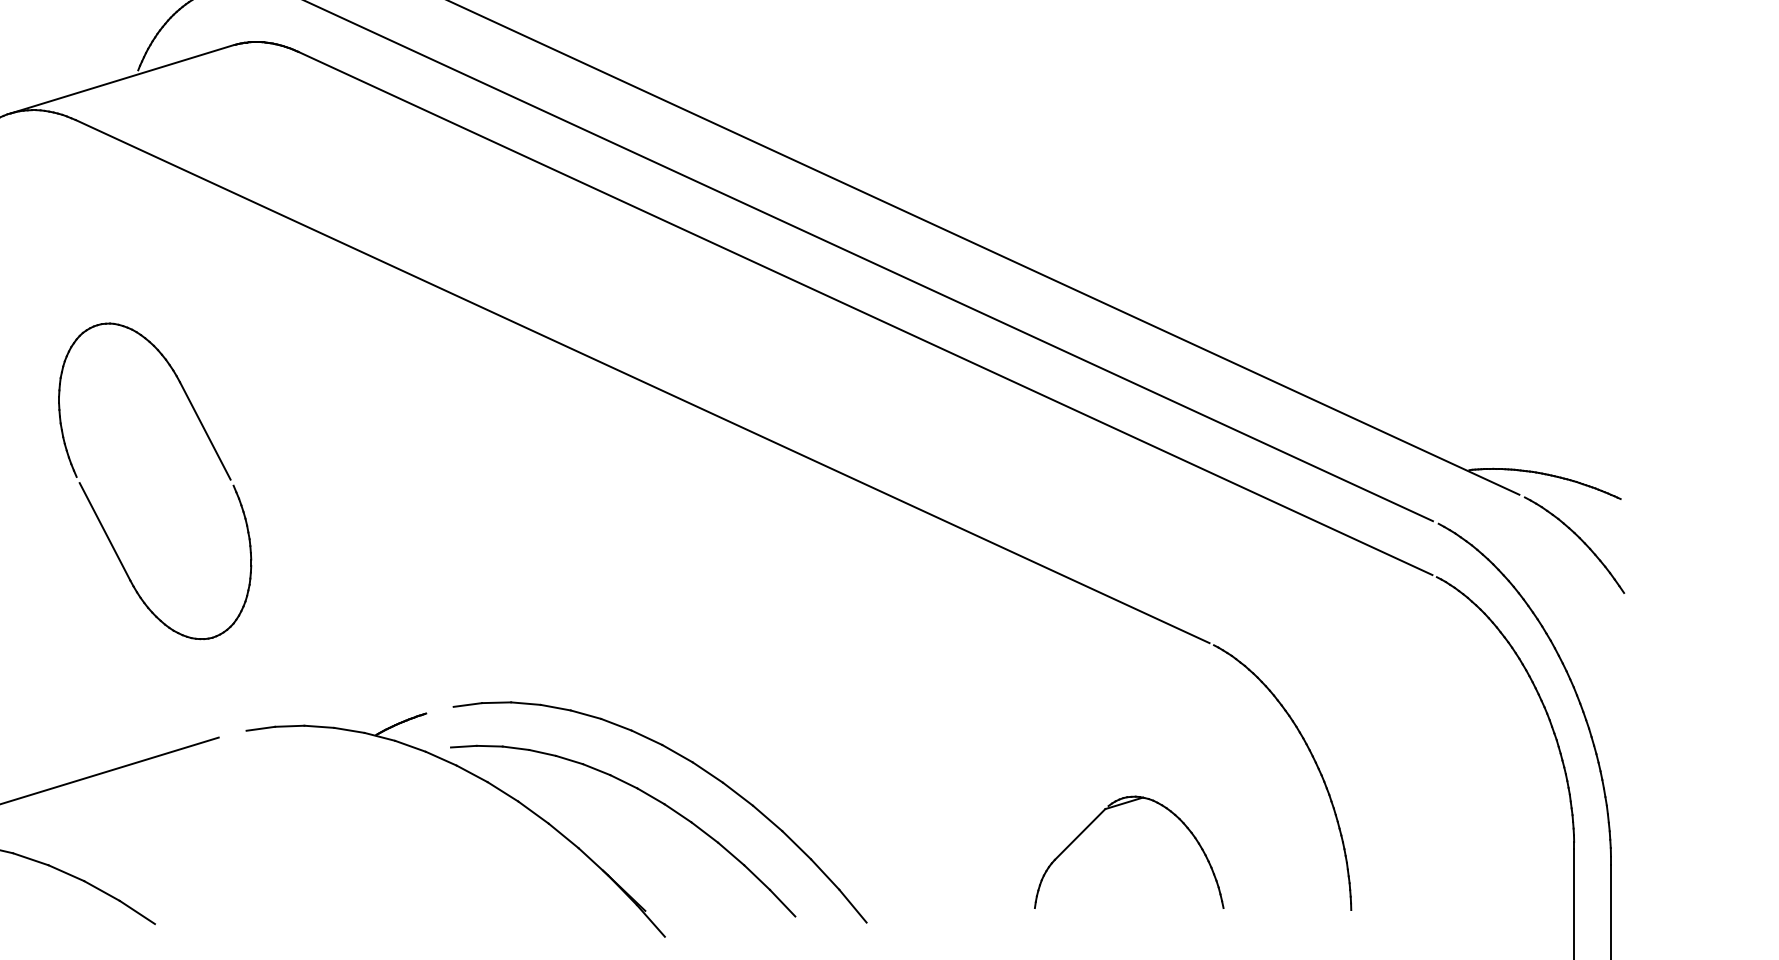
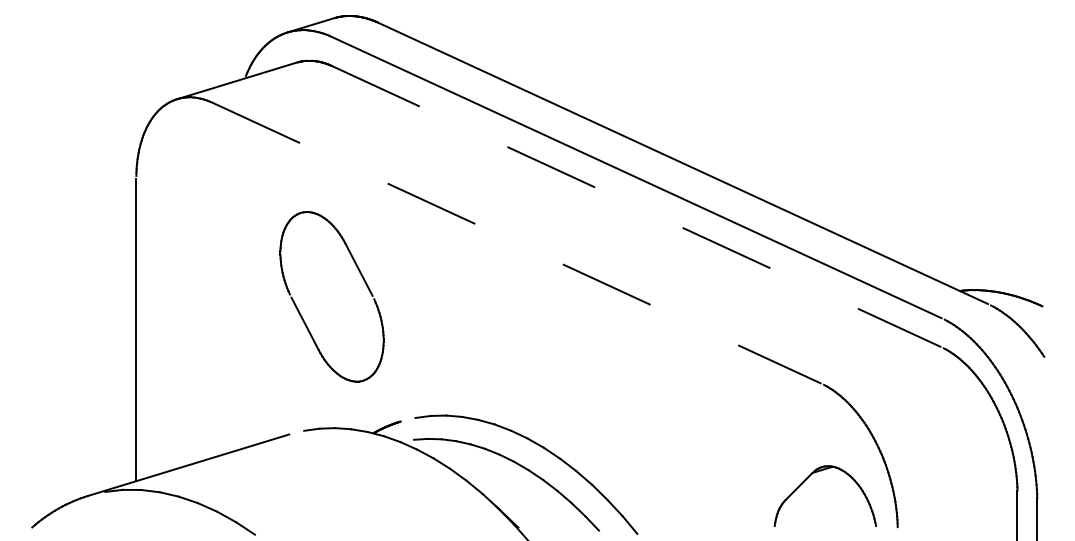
line: (866, 313) -> (637, 206), solid -> dashed
line: (643, 382) -> (517, 243), solid -> dashed
part: (96, 510) -> (300, 312), moved
part: (1097, 819) -> (808, 478), moved

